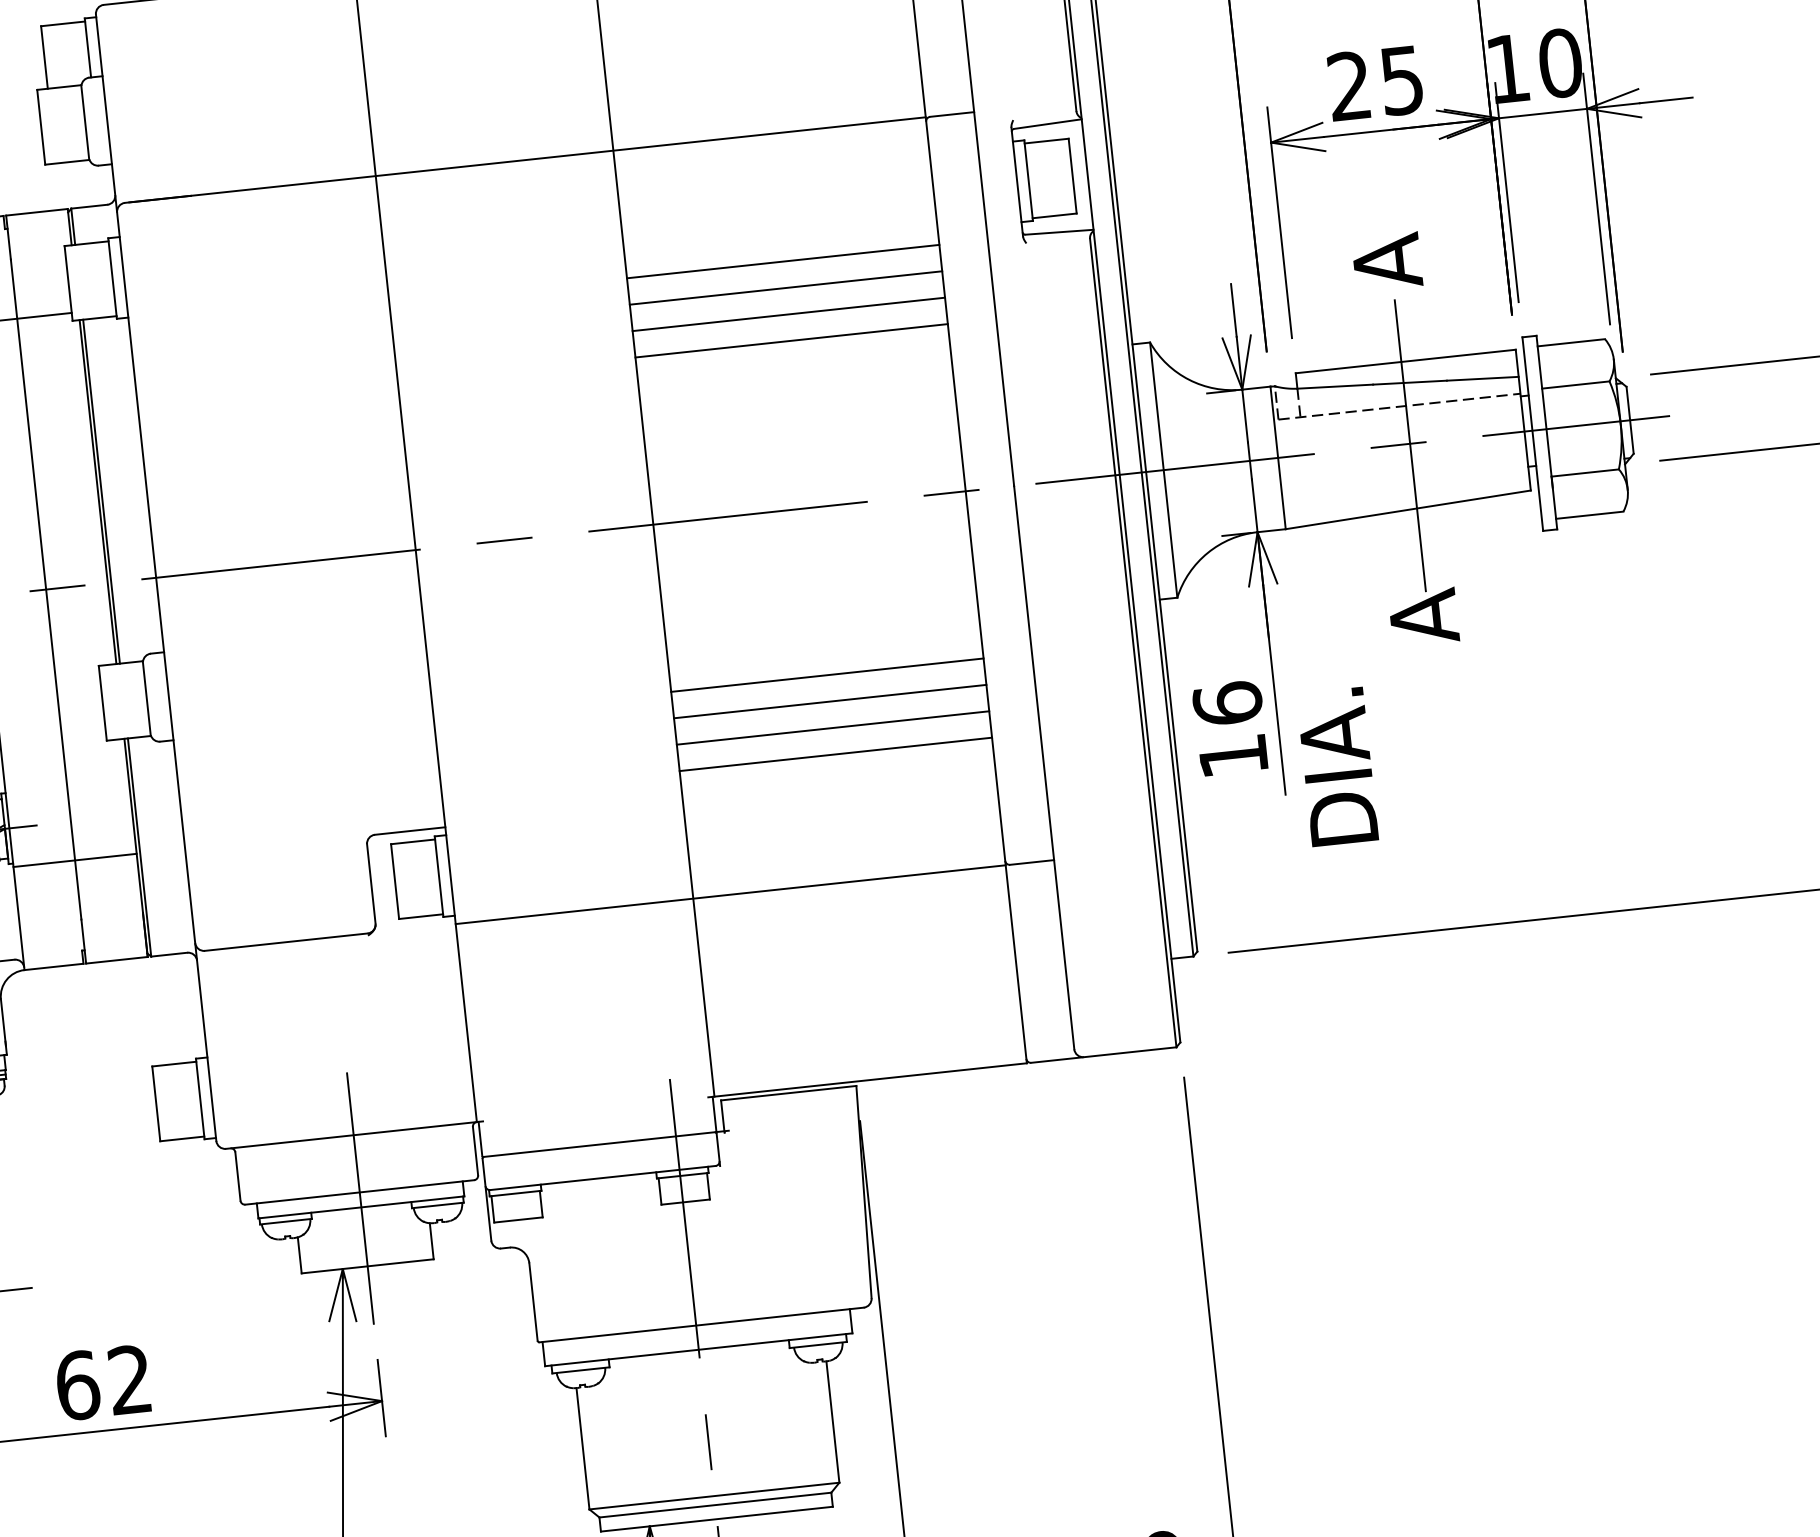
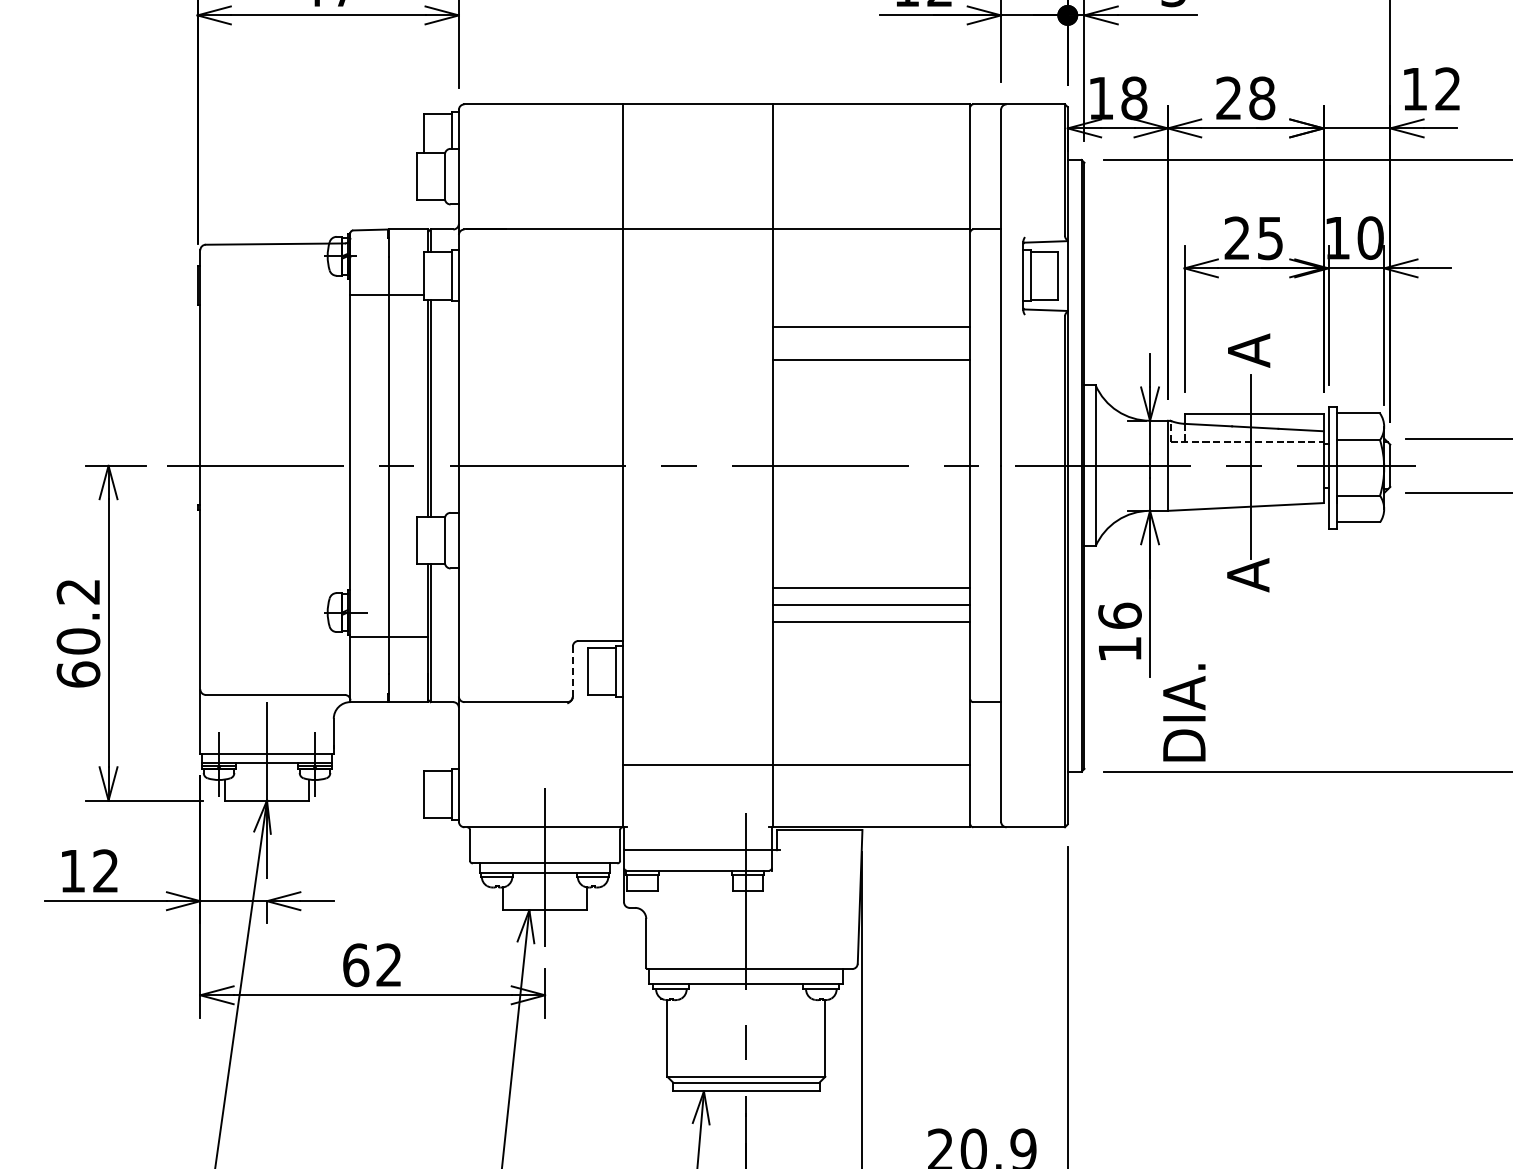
line: (782, 262) -> (871, 310), removed
line: (788, 314) -> (871, 343), removed
line: (826, 675) -> (871, 571), removed
text: (1337, 766) -> (1184, 712), moved
line: (370, 884) -> (572, 671), solid -> dashed
line: (730, 895) -> (796, 765), moved

